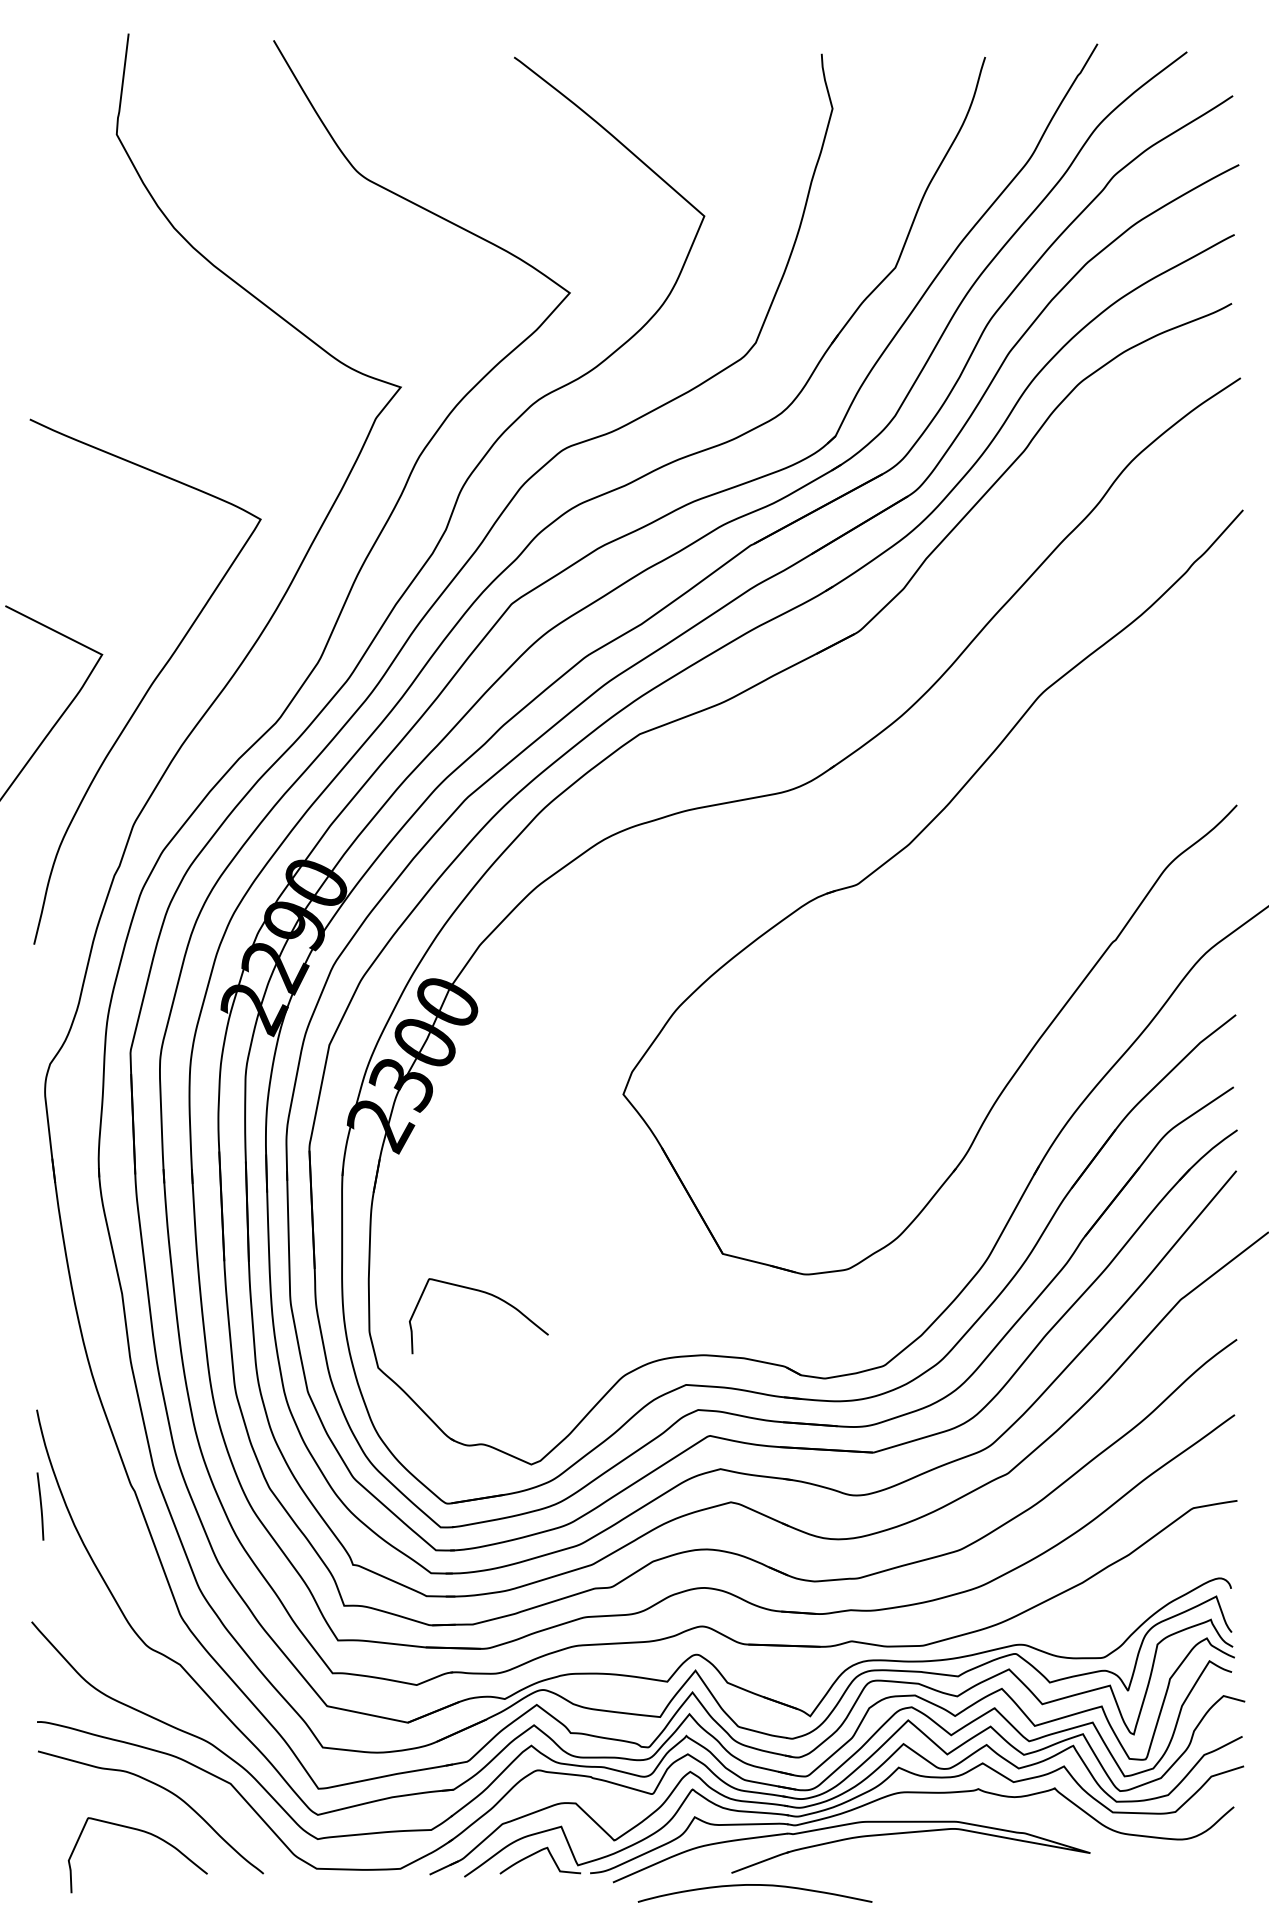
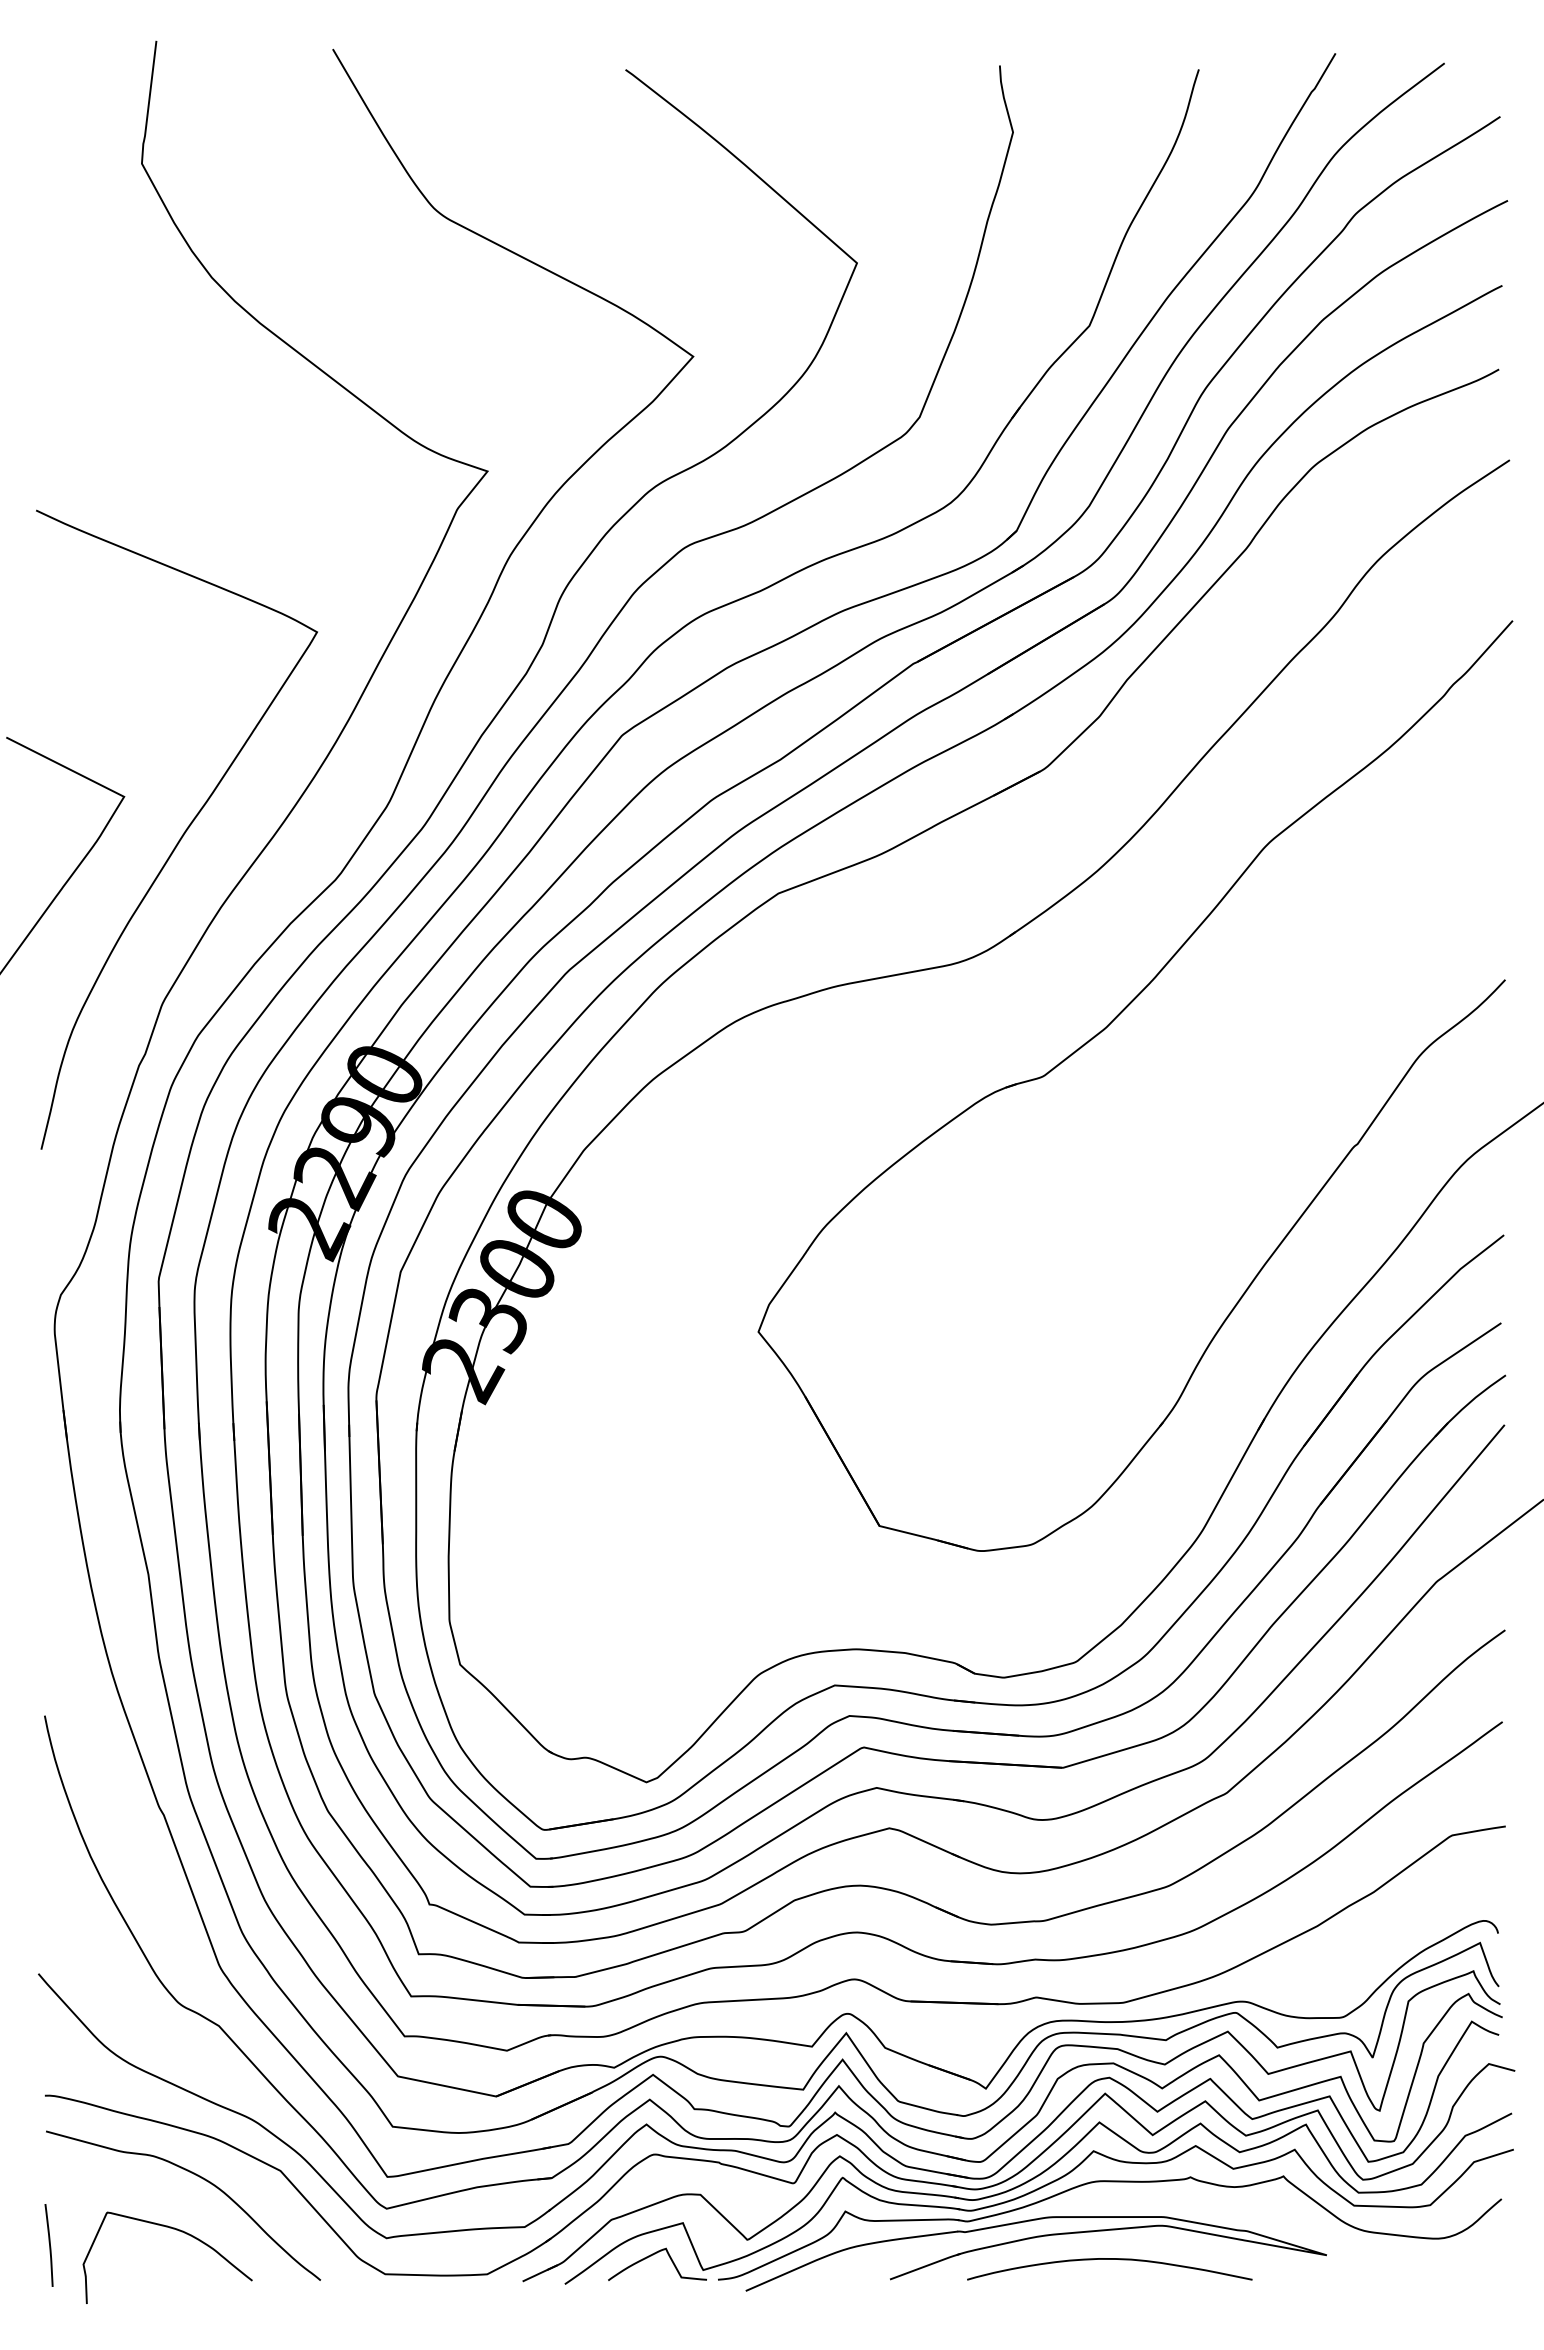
curve: (486, 1293) -> (591, 1574), removed
curve: (40, 1506) -> (49, 2245), moved
curve: (754, 1885) -> (1109, 2259), moved

